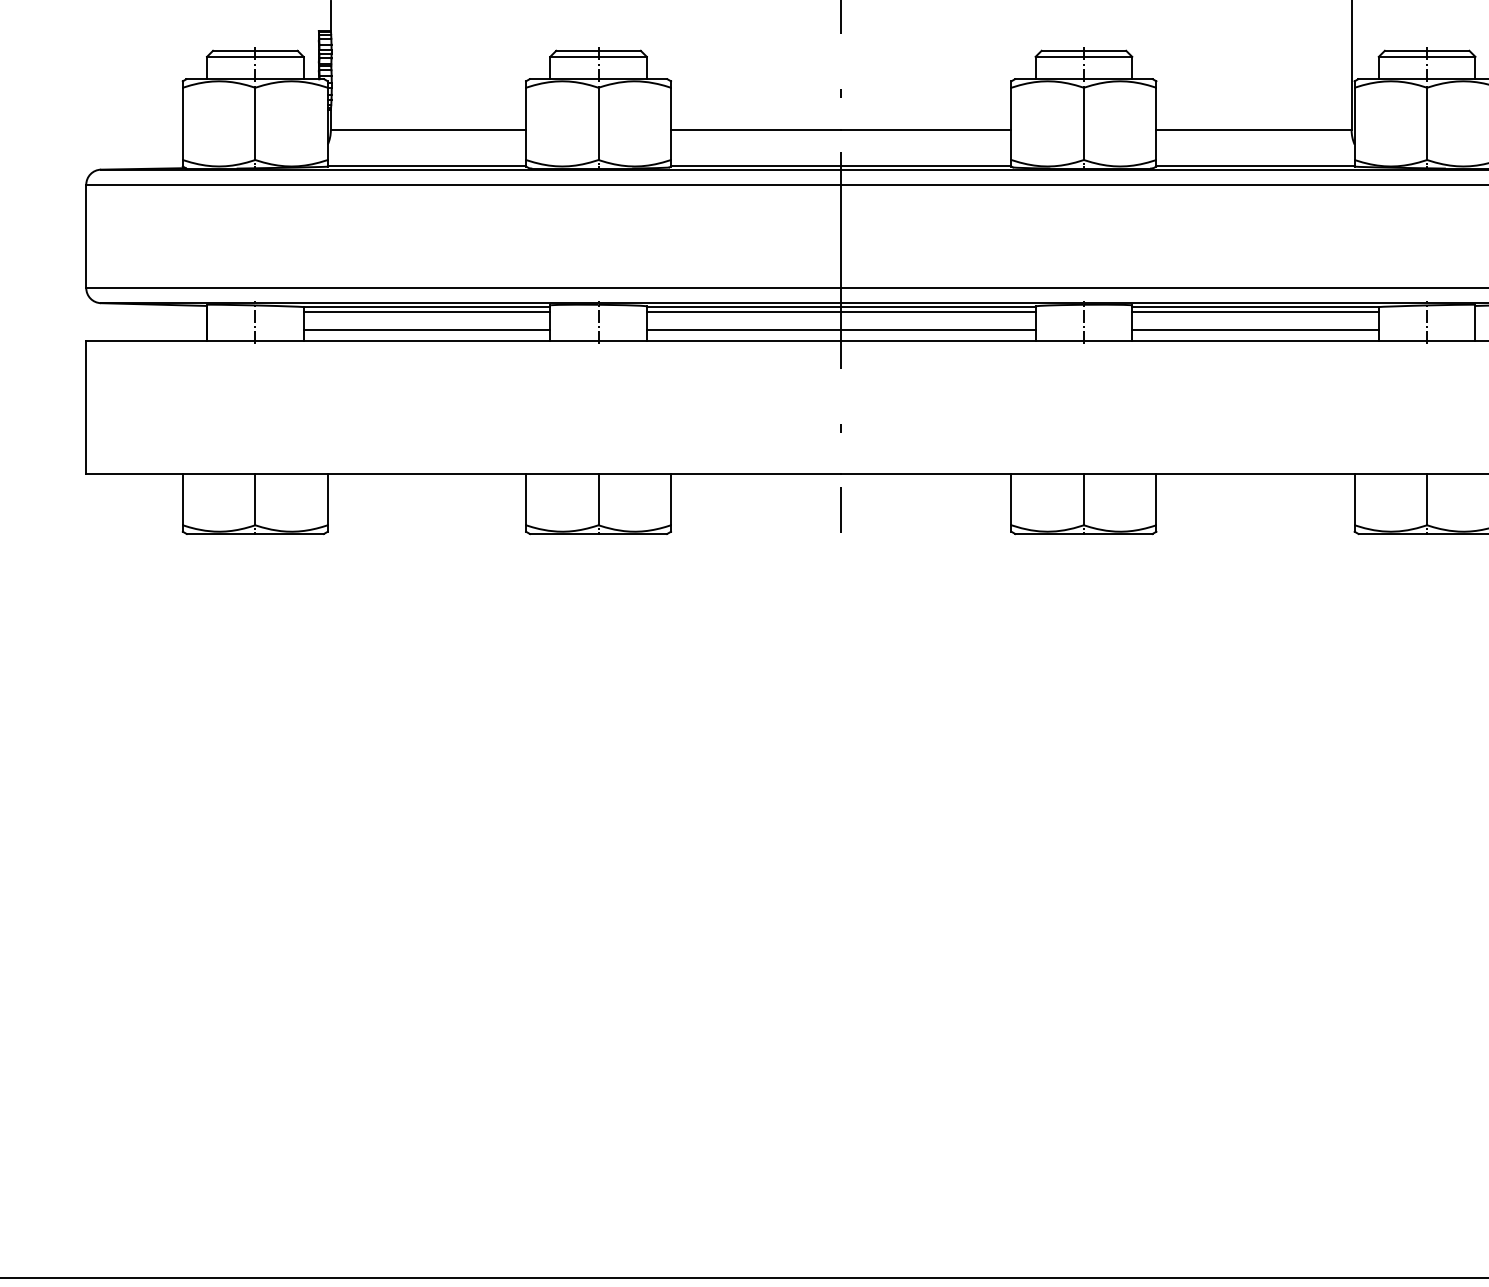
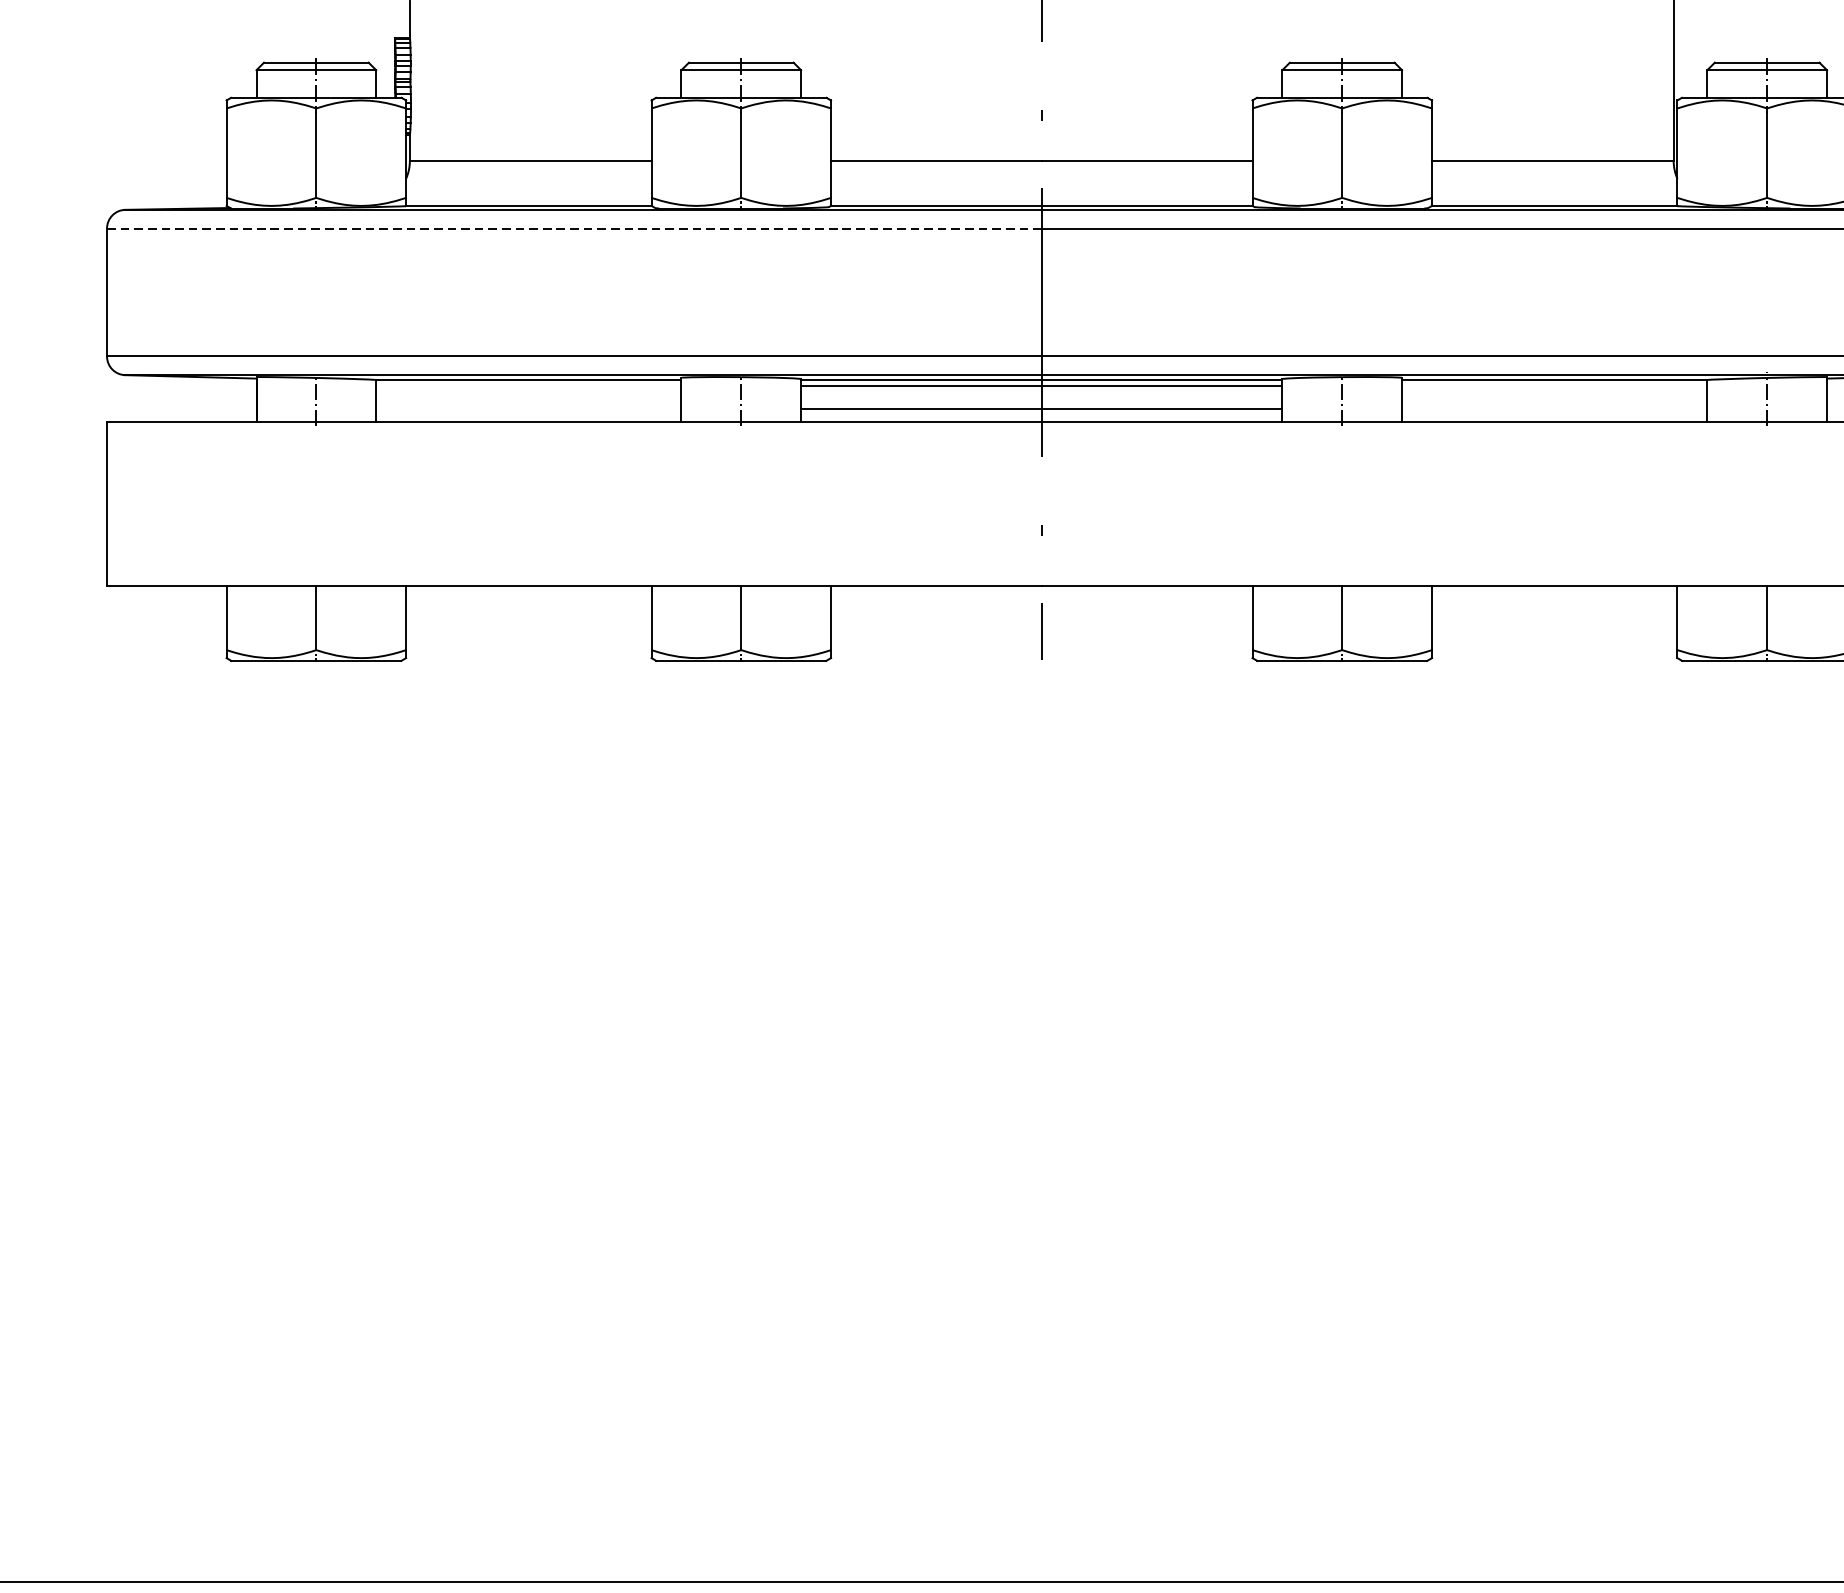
line: (464, 184) -> (575, 228), solid -> dashed
line: (426, 311) -> (528, 385), removed
line: (1255, 311) -> (1554, 385), removed
line: (426, 330) -> (528, 408), removed
line: (1255, 330) -> (1554, 408), removed

